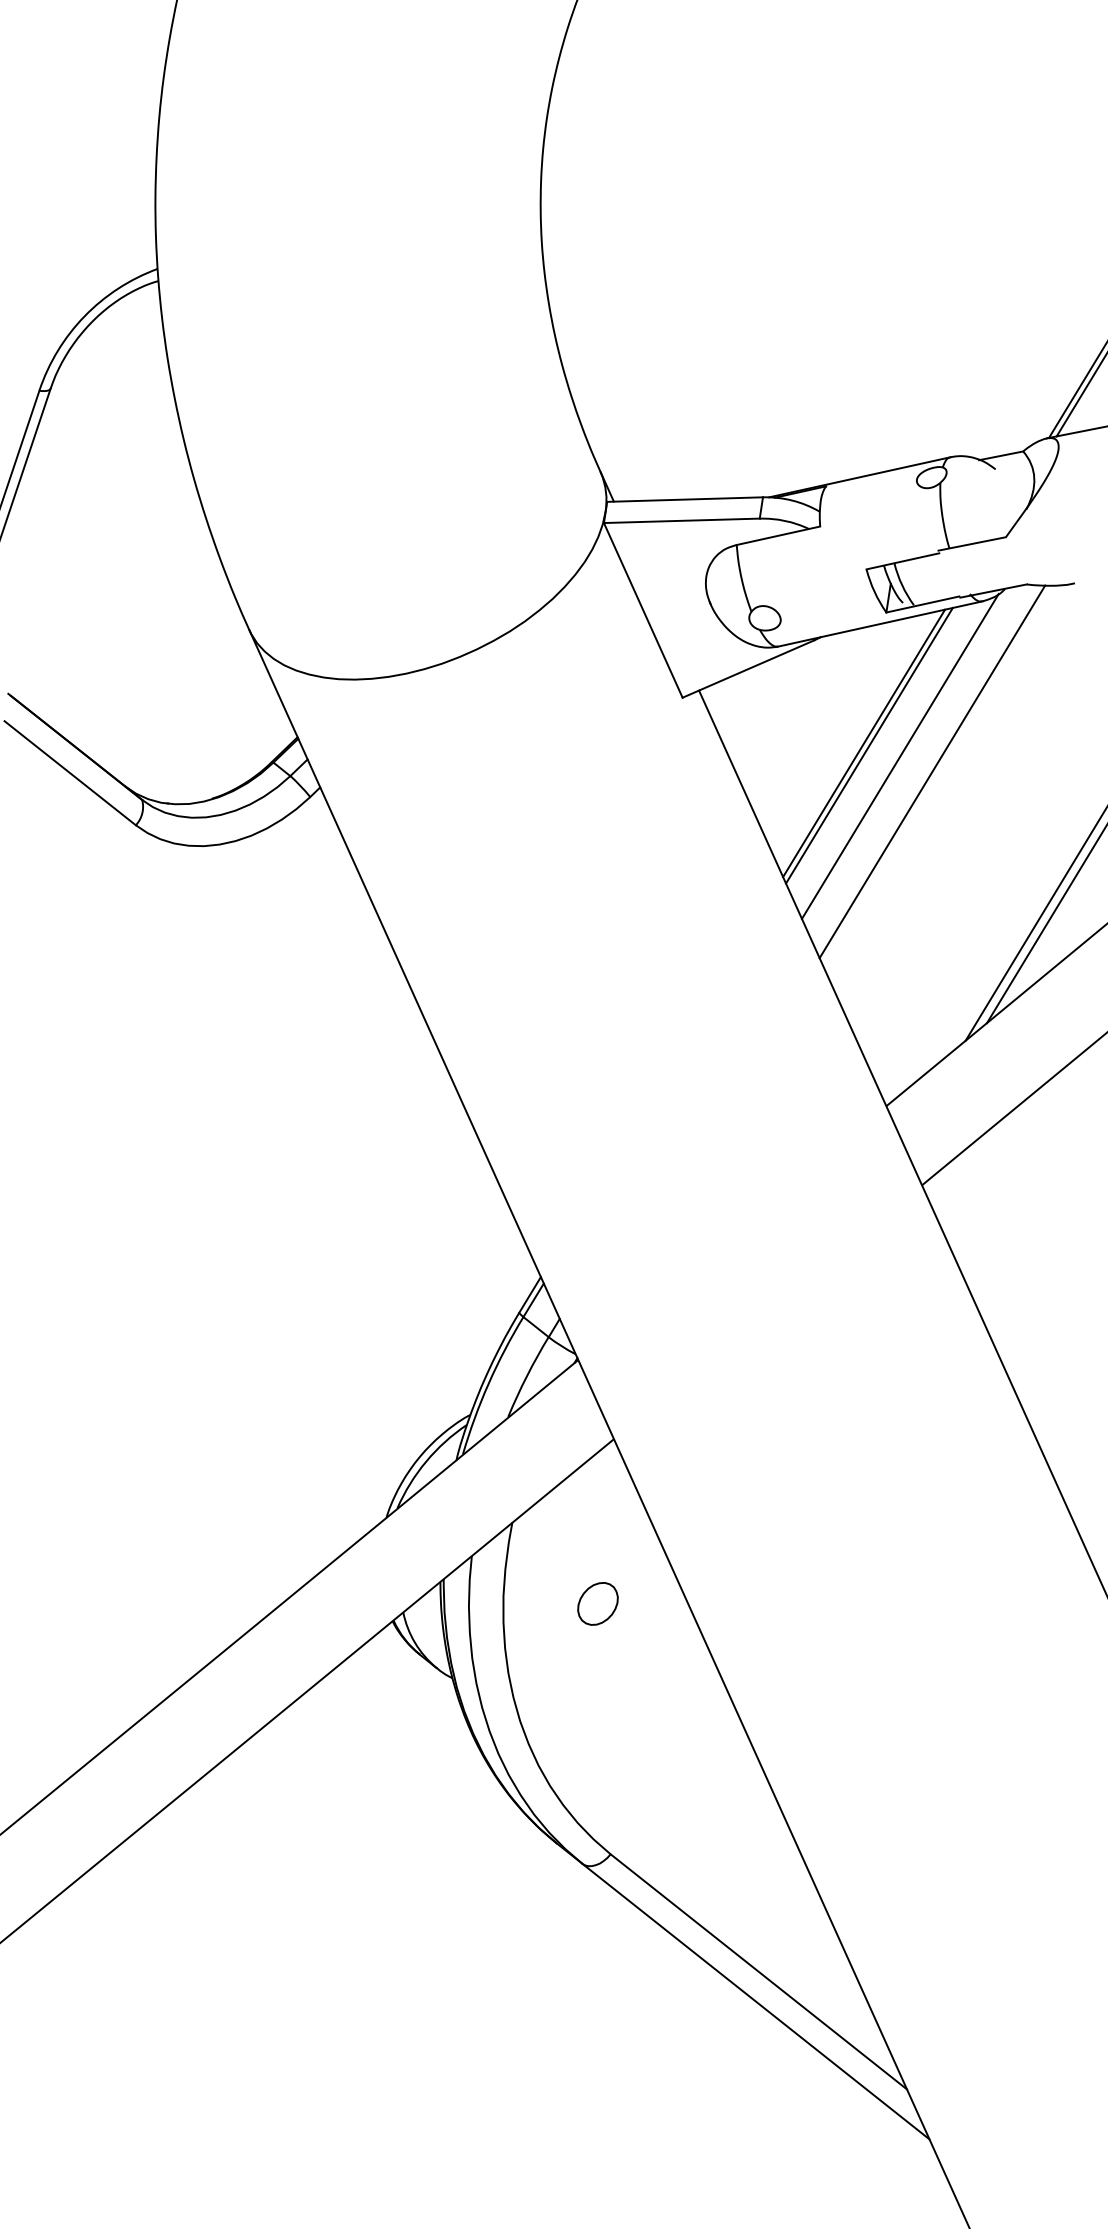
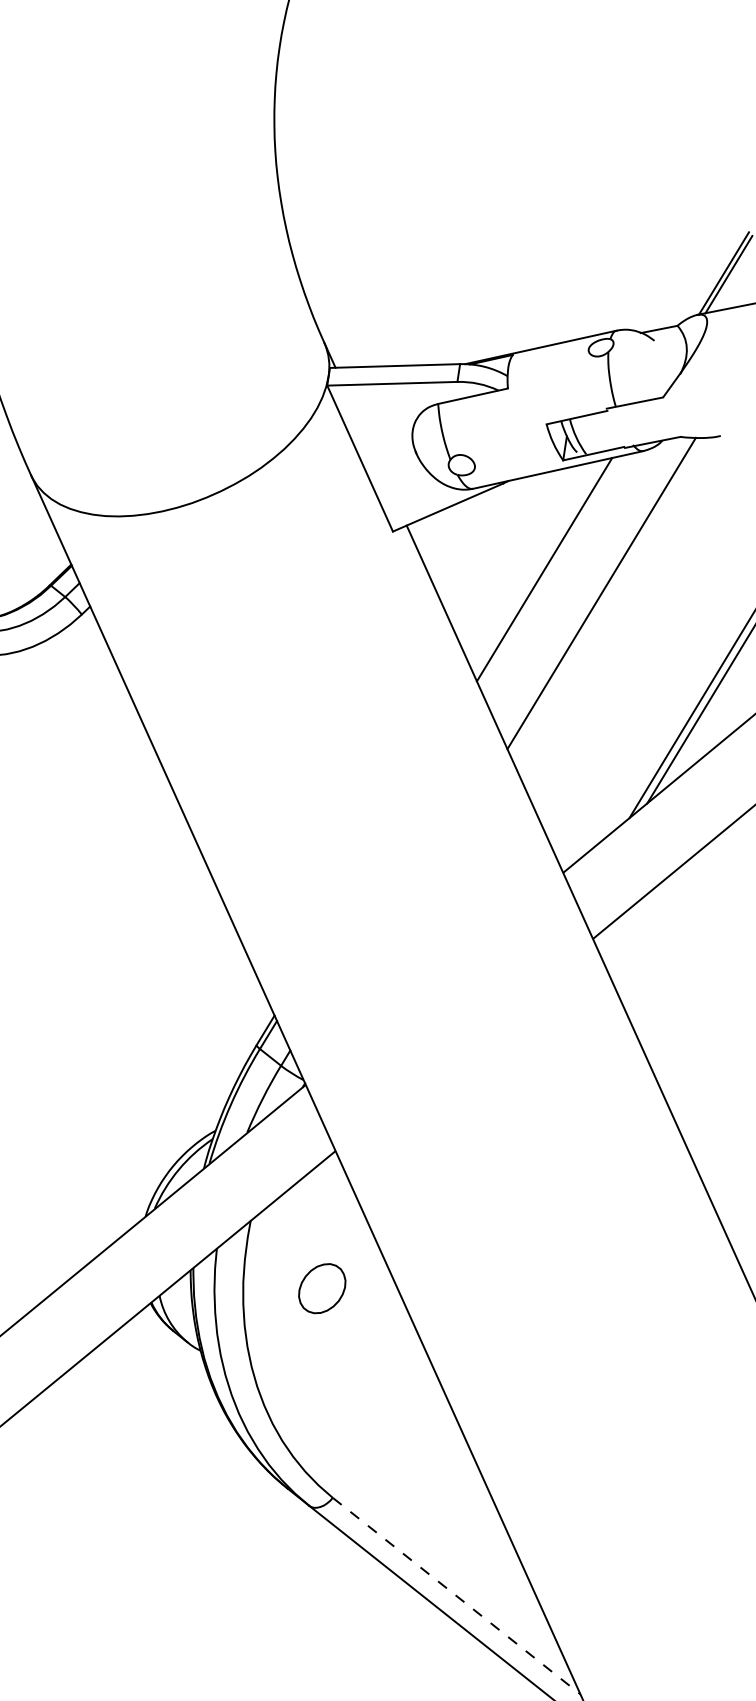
line: (869, 745) -> (549, 571), removed
line: (899, 755) -> (574, 579), removed
part: (597, 1603) -> (321, 1288), size x1.4
line: (759, 1972) -> (457, 1596), solid -> dashed

